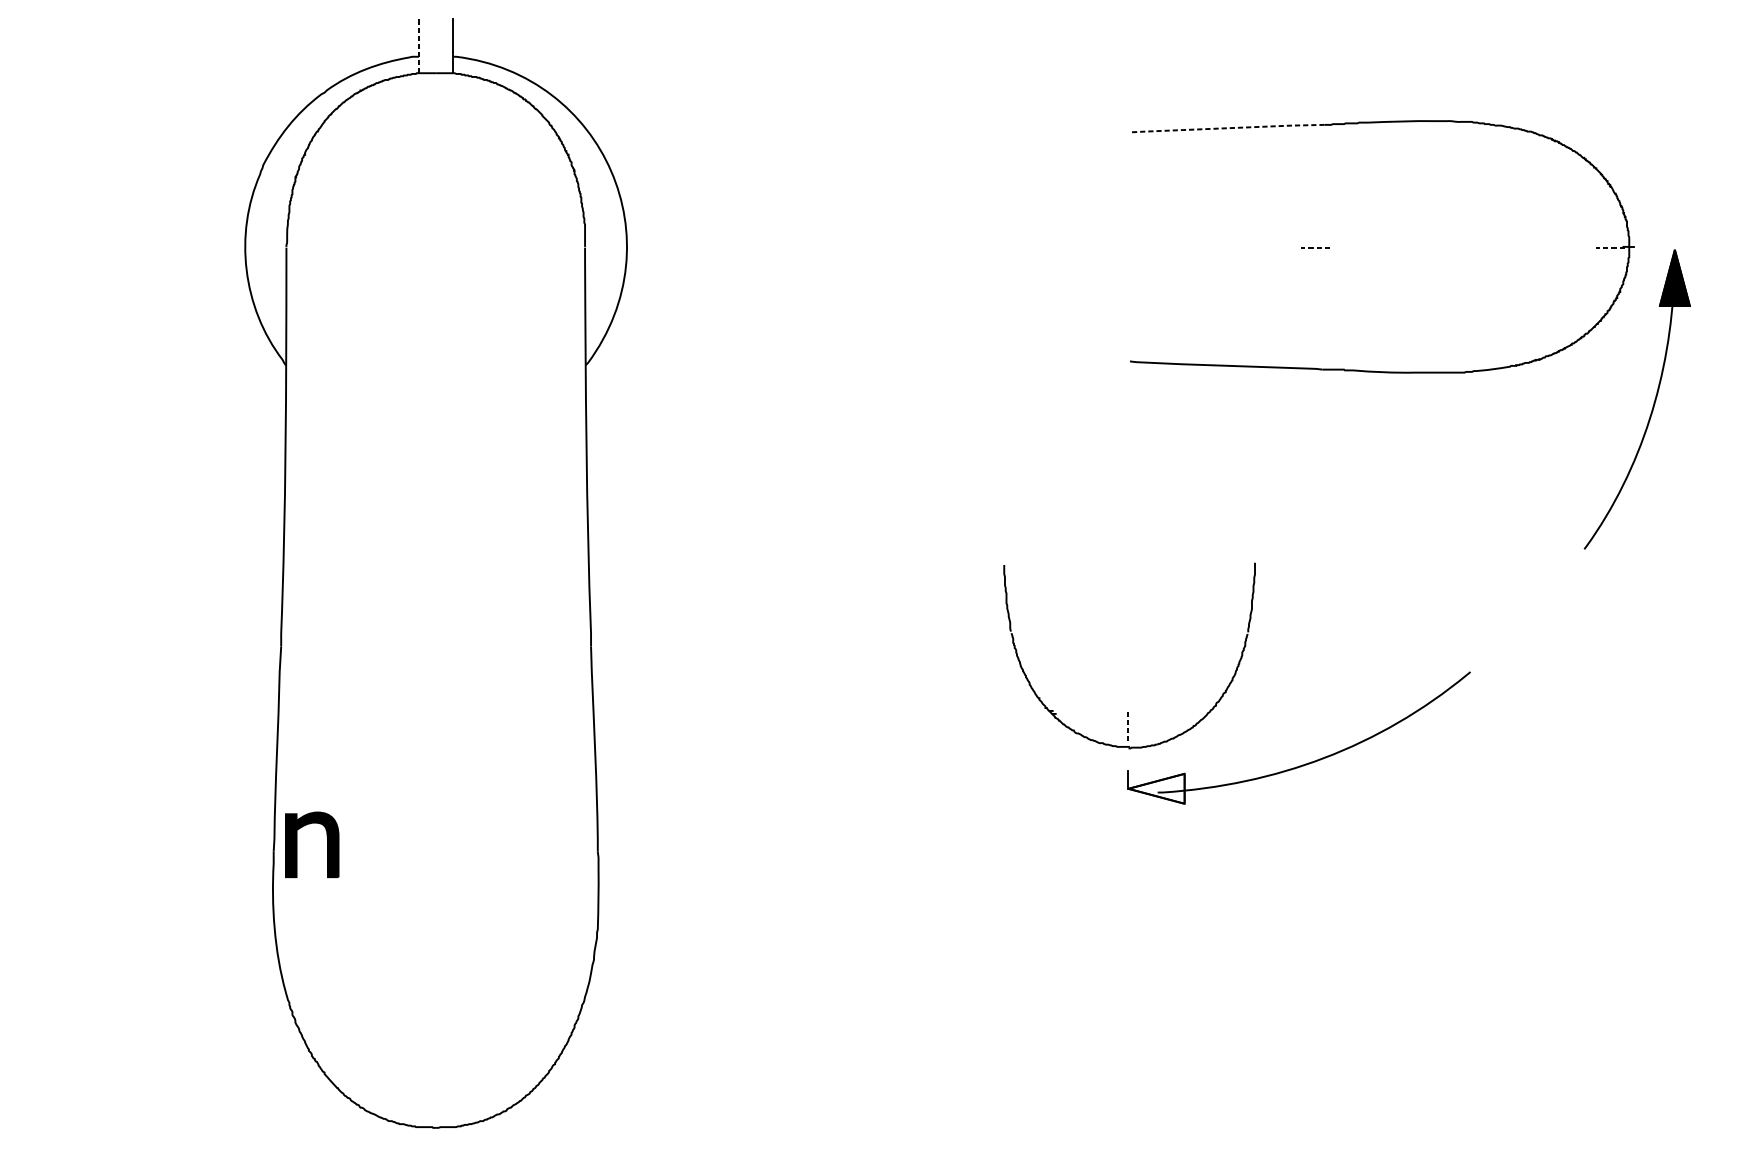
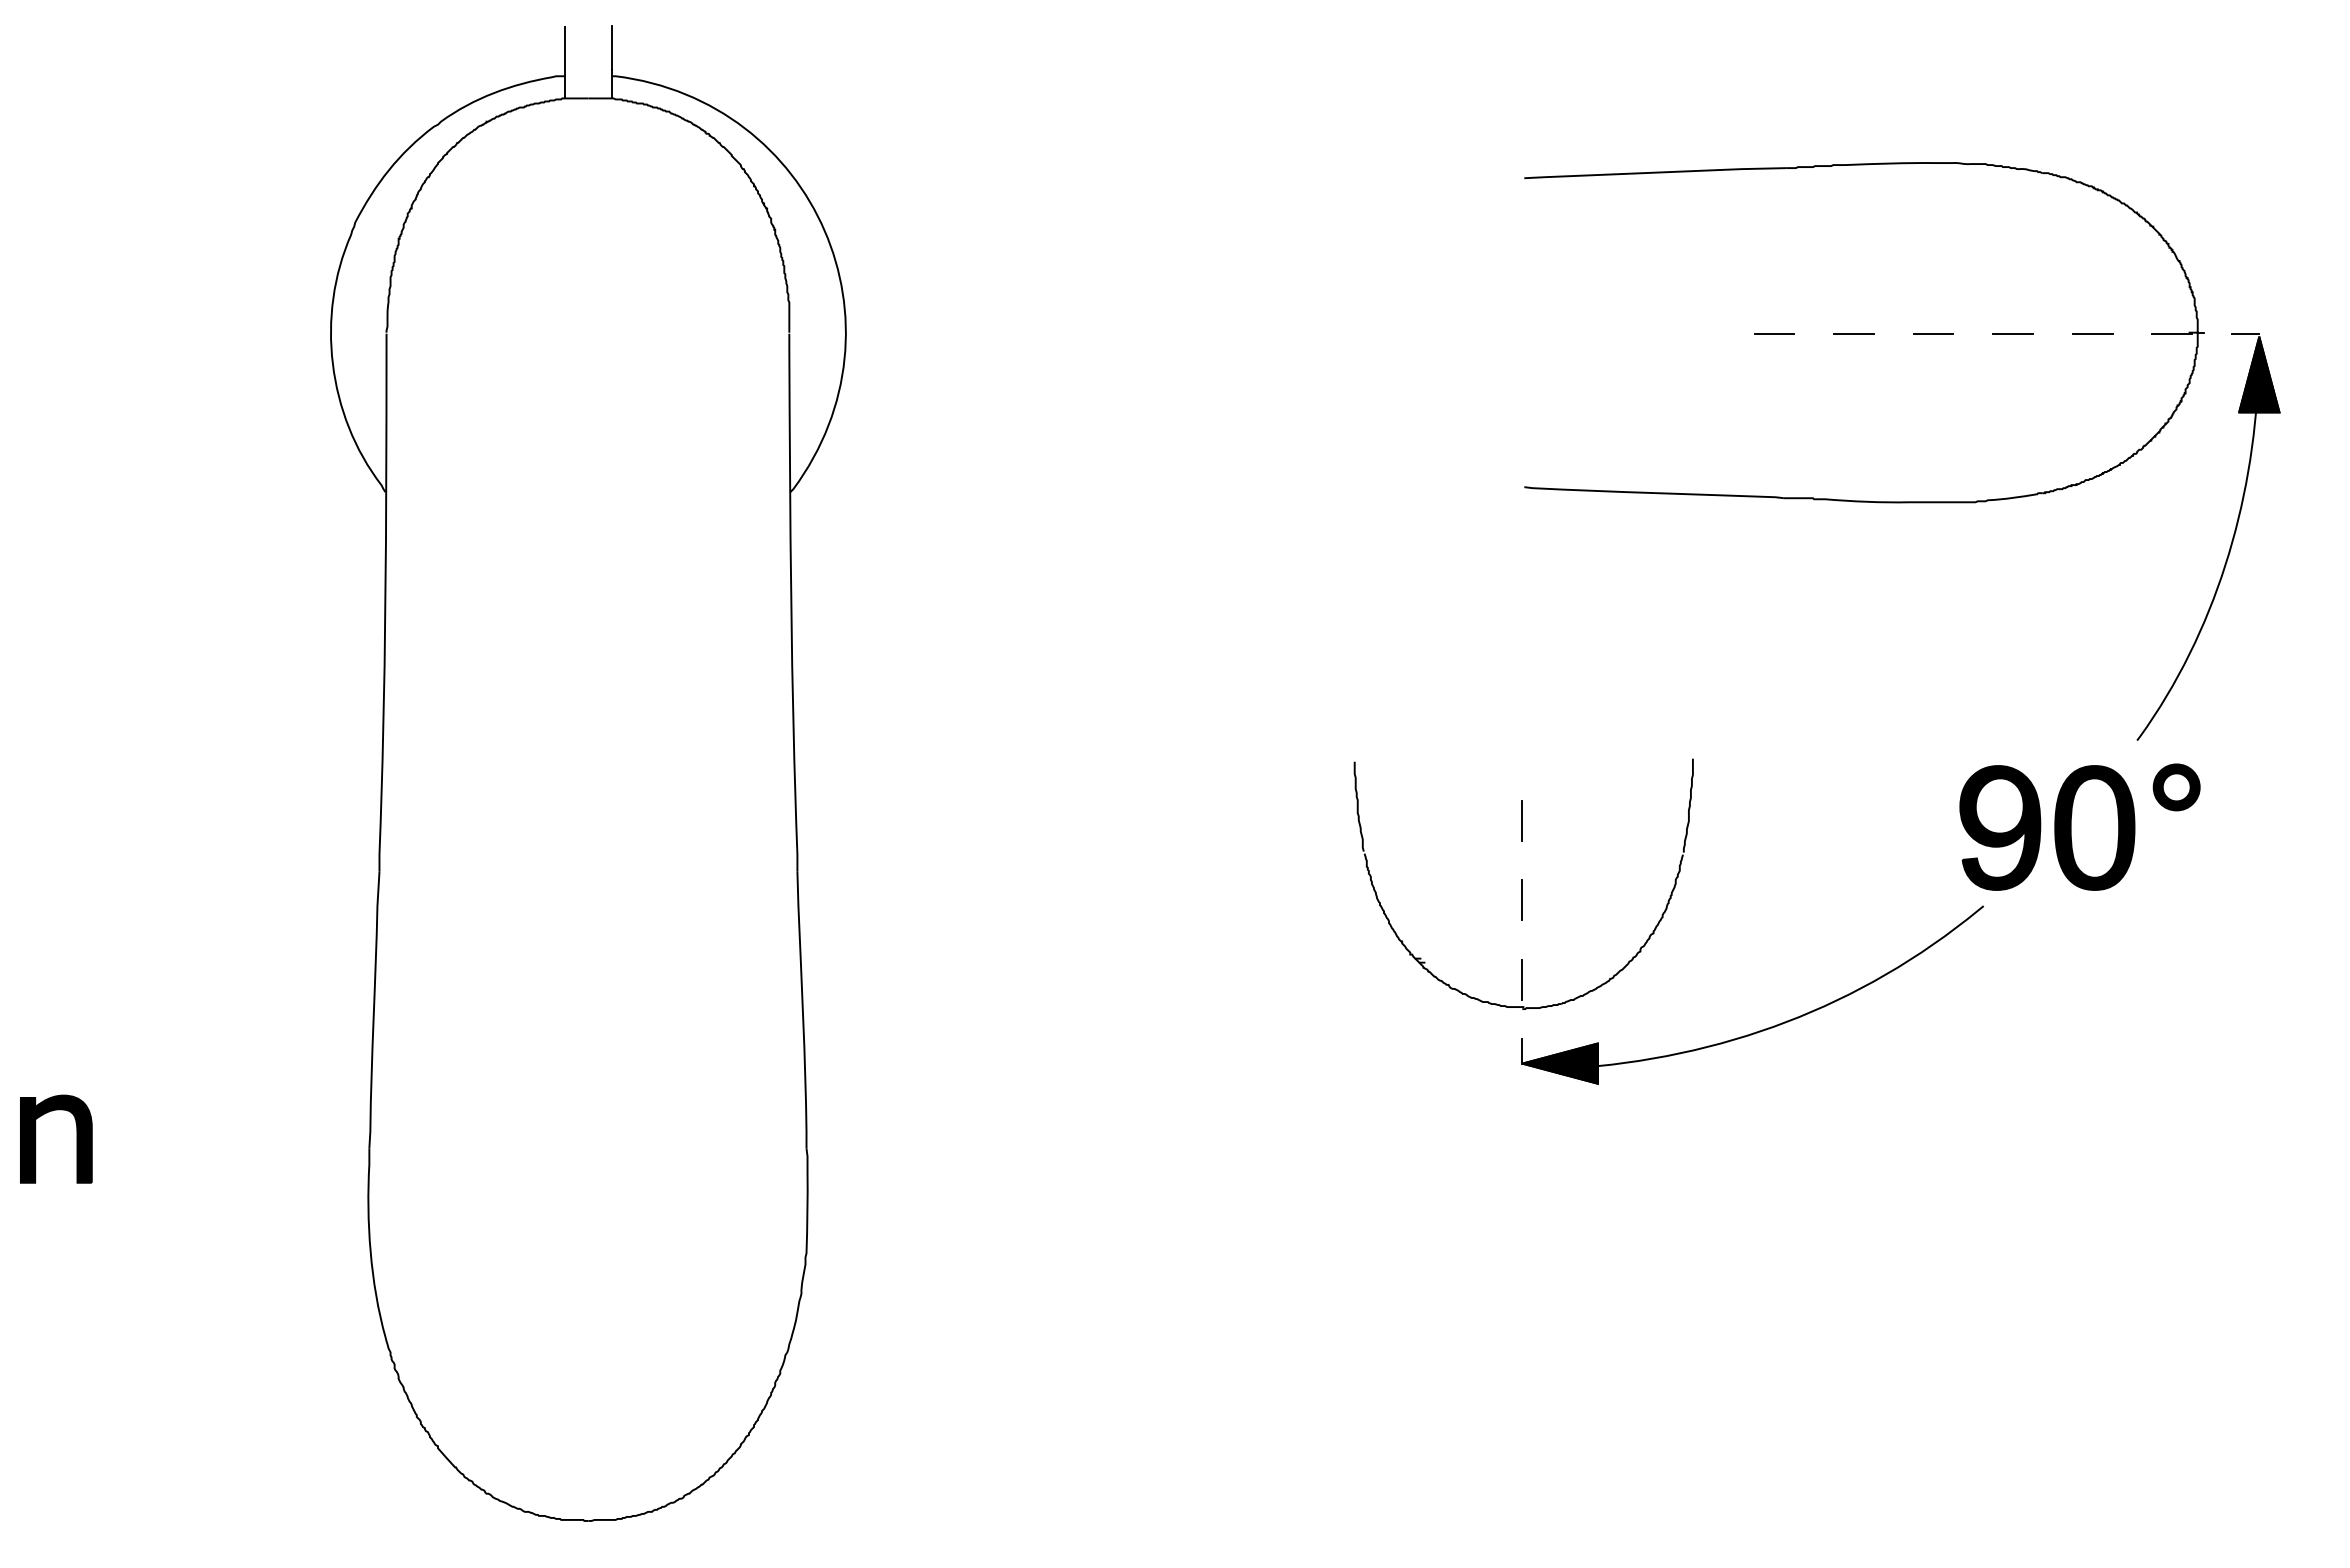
line: (419, 47) -> (565, 63), dashed -> solid
line: (1226, 128) -> (1654, 172), dashed -> solid
line: (1315, 247) -> (1774, 333), dashed -> solid
line: (1374, 247) -> (1853, 333), added
line: (1433, 247) -> (1933, 333), added
line: (1491, 247) -> (2012, 333), added
line: (1551, 247) -> (2092, 333), added
line: (1609, 247) -> (2171, 333), dashed -> solid
line: (1664, 247) -> (2245, 333), added
line: (1128, 608) -> (1522, 820), added
part: (1541, 613) -> (2079, 826), added
line: (1128, 667) -> (1522, 899), added
line: (1128, 727) -> (1522, 980), dashed -> solid
fill: (1156, 788) -> (1560, 1063), added
part: (297, 844) -> (36, 1138), moved

